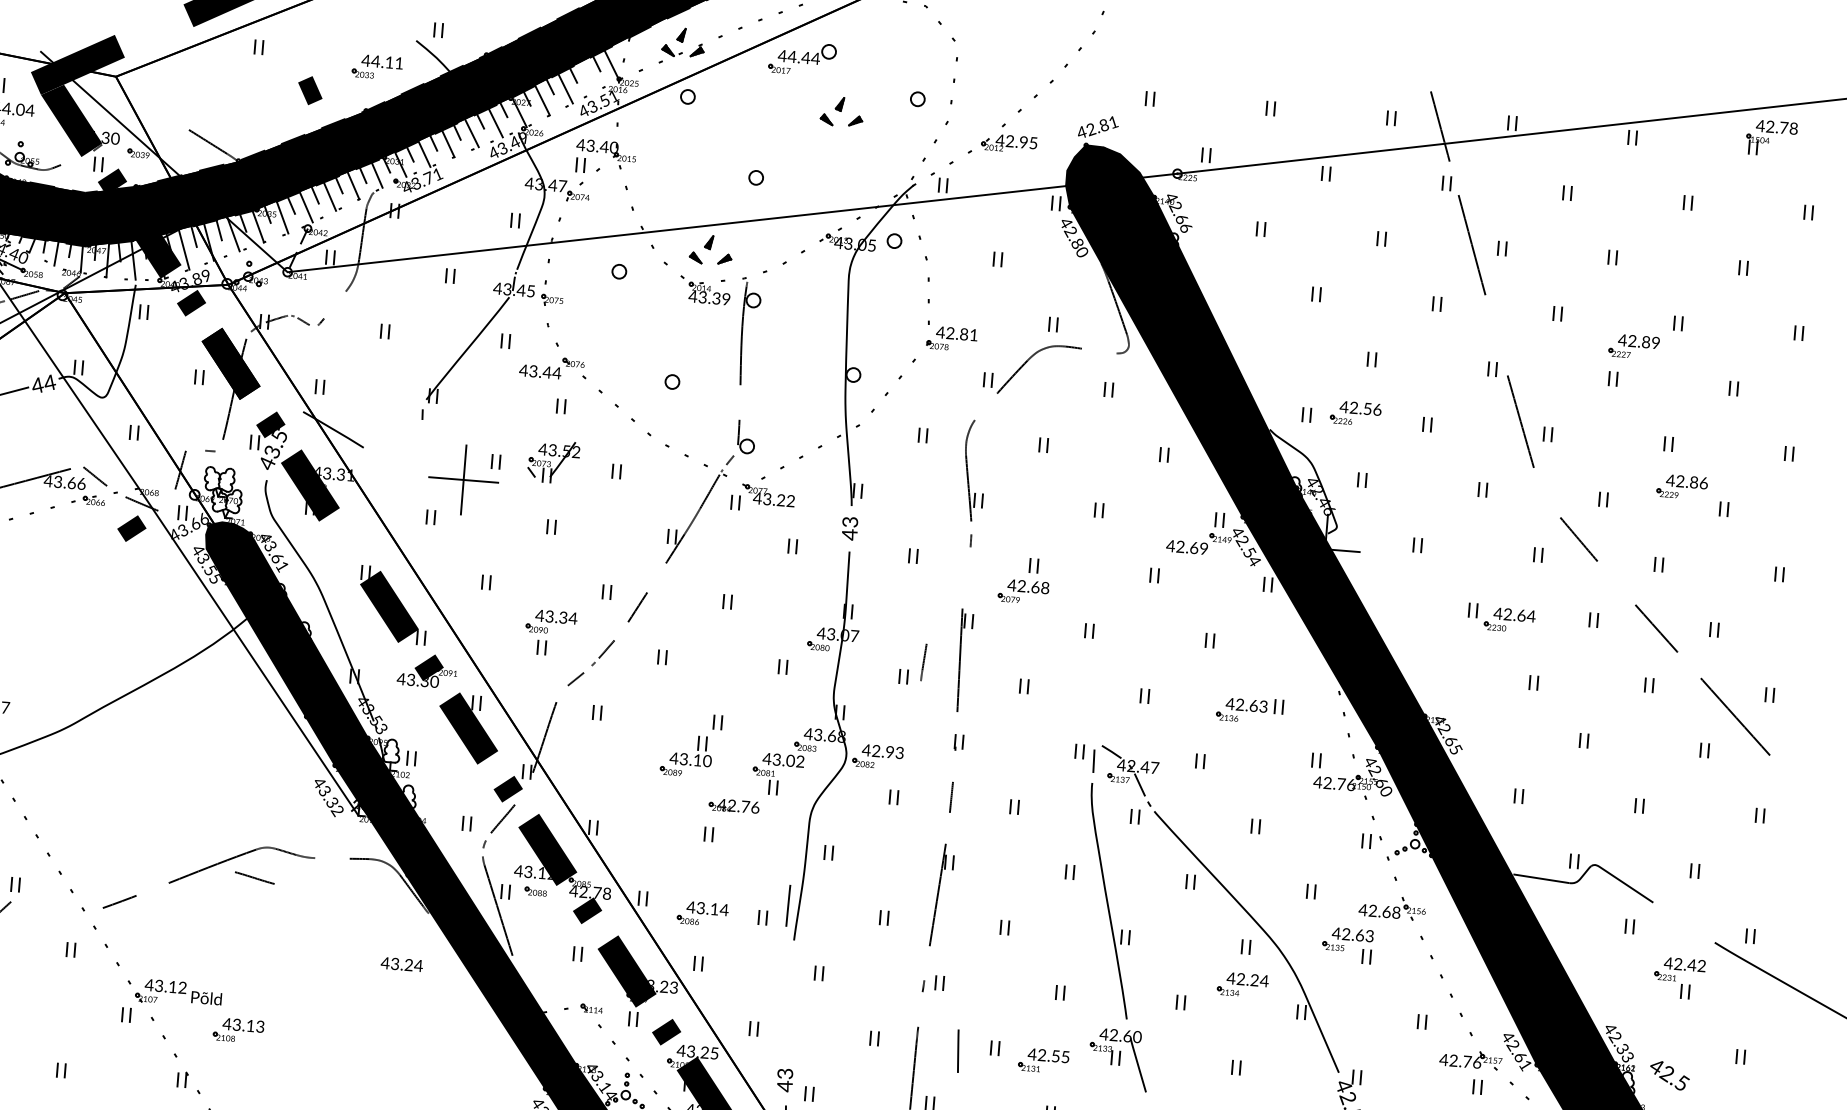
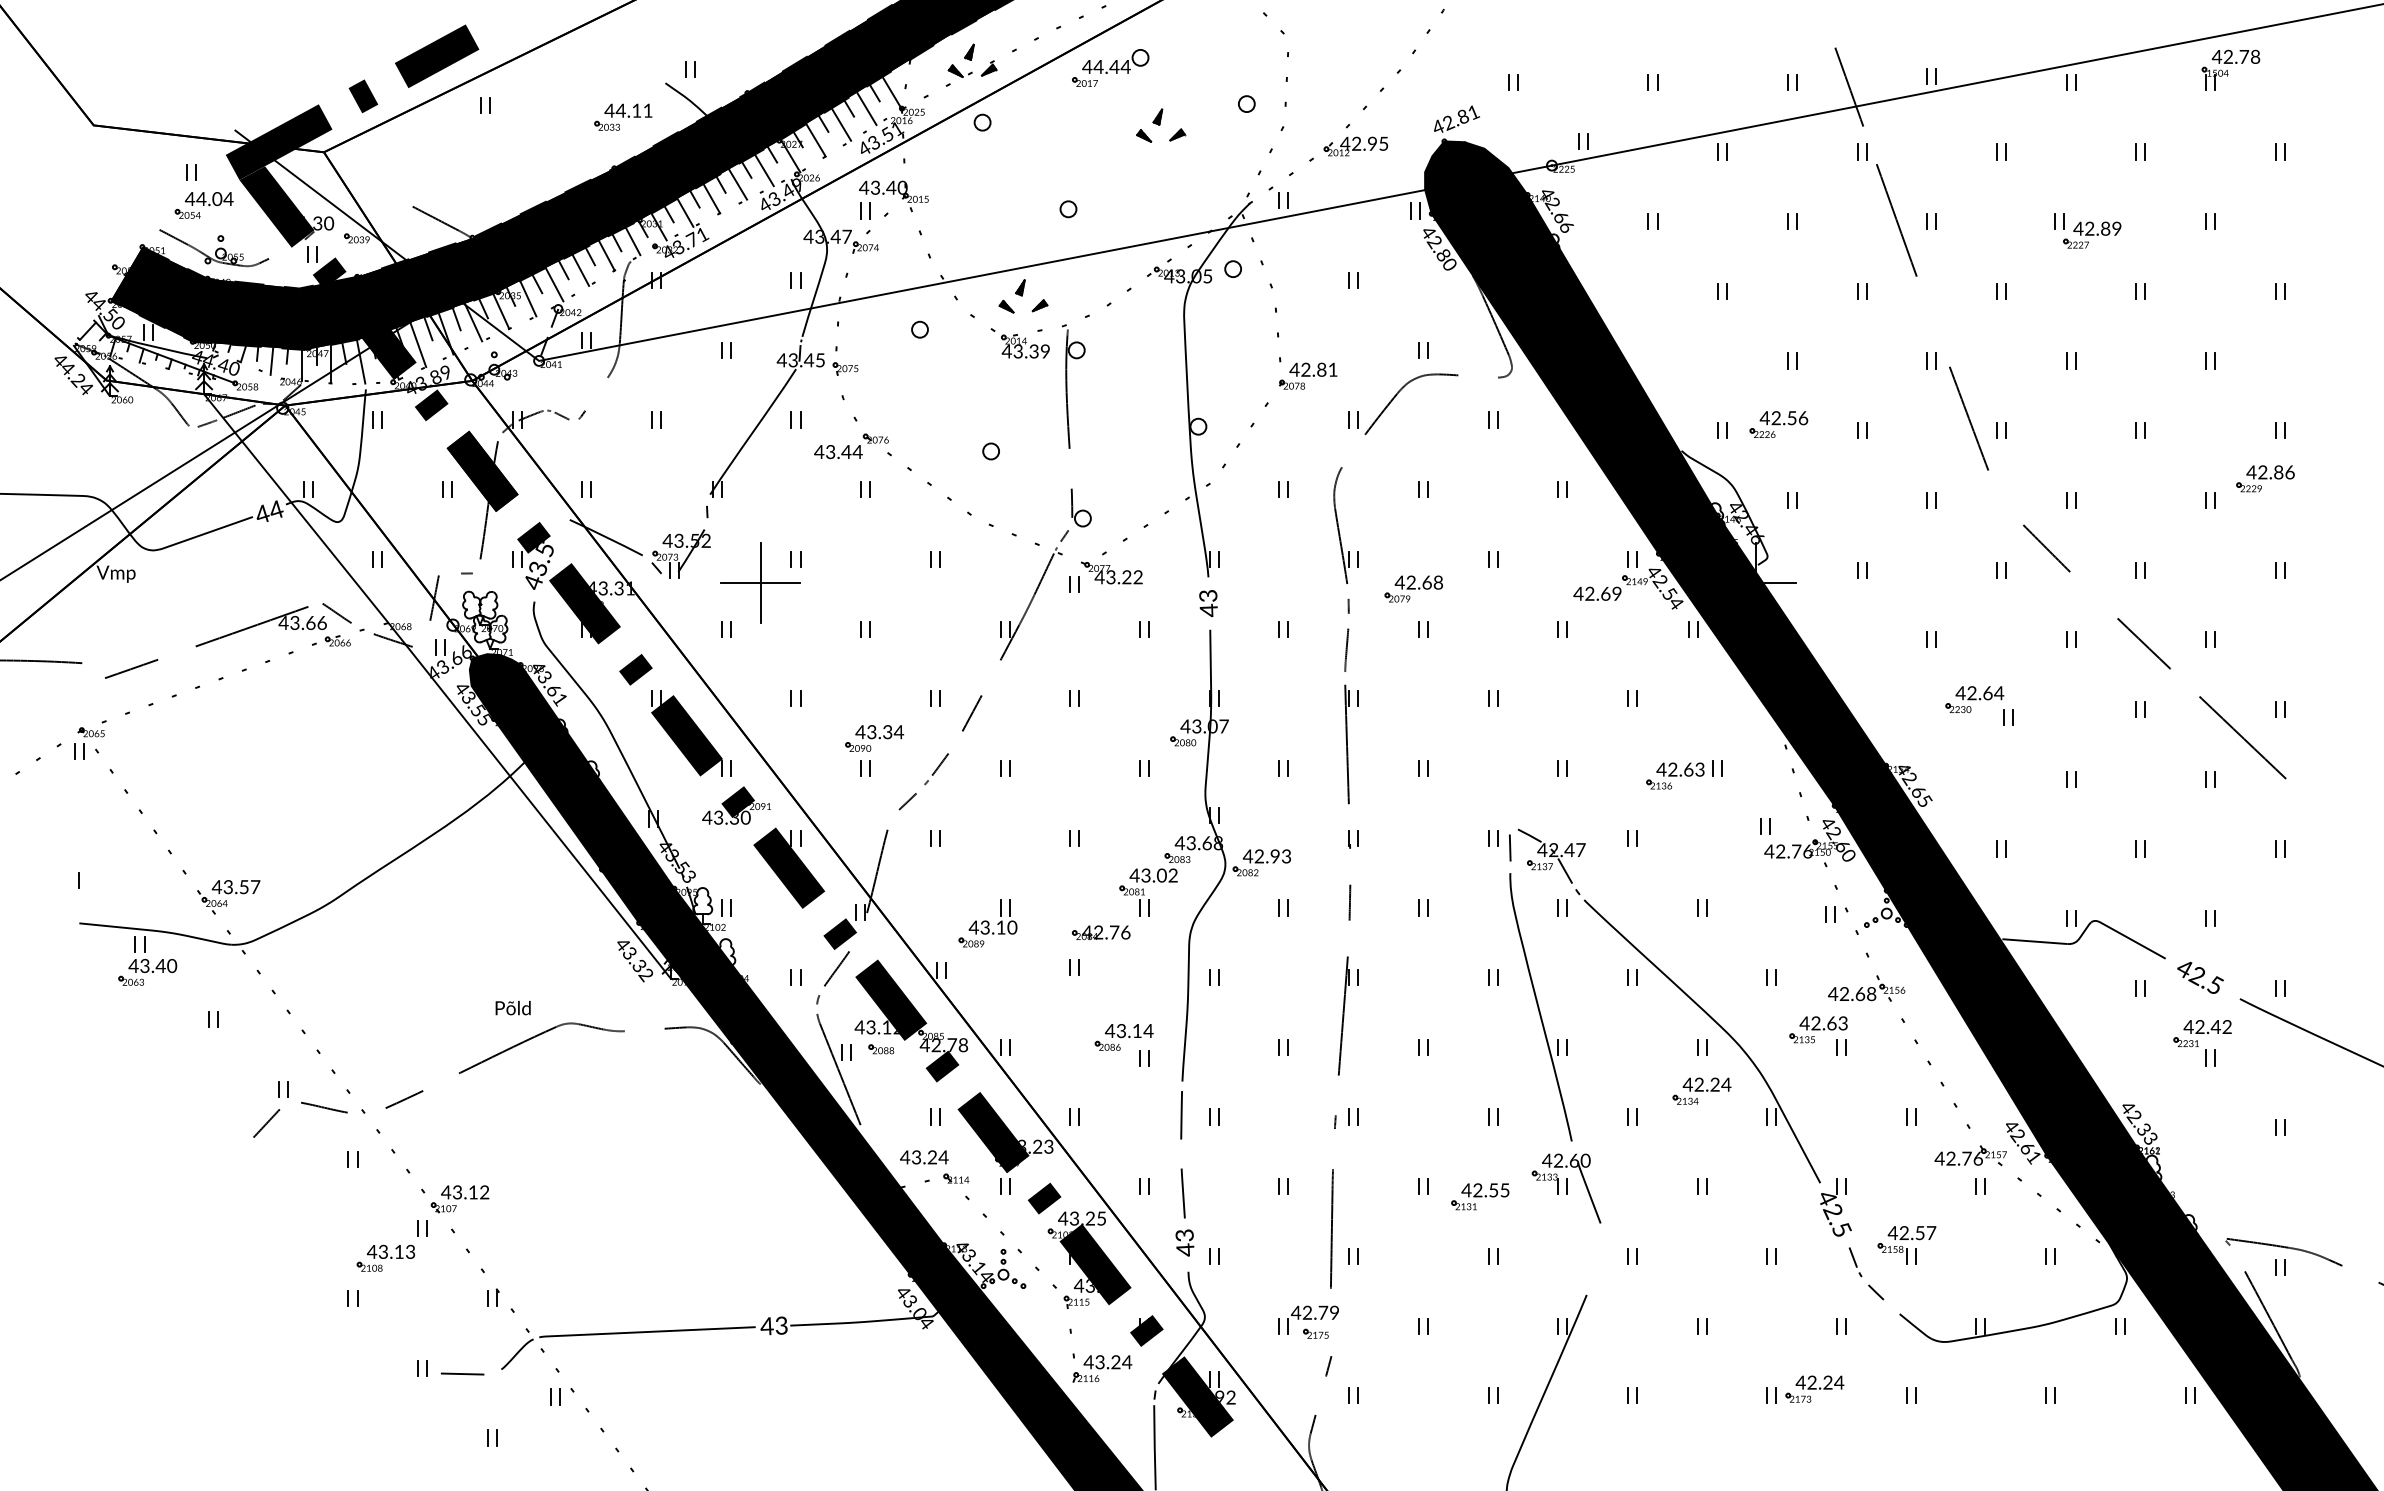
line: (588, 76) -> (866, 108), added
part: (310, 90) -> (363, 96), moved
part: (1634, 346) -> (2092, 234), moved
part: (553, 461) -> (680, 553), moved
part: (1682, 486) -> (2265, 478), moved
part: (131, 528) -> (635, 669), moved
part: (1023, 591) -> (1413, 588), moved
part: (1509, 620) -> (1974, 699), moved
line: (923, 661) -> (1346, 649), moved
part: (686, 755) -> (987, 923), moved
line: (254, 877) -> (324, 1107), moved
line: (788, 906) -> (1181, 1115), moved
part: (702, 913) -> (1123, 1037), moved
text: (402, 964) -> (924, 1157), moved
text: (206, 998) -> (512, 1008), moved
part: (238, 1029) -> (385, 1257), moved
line: (957, 1051) -> (1182, 1193), moved
text: (1669, 1075) -> (2200, 977), moved

